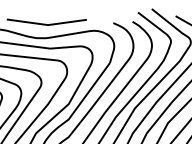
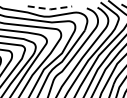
line: (47, 25) -> (50, 9), solid -> dashed

